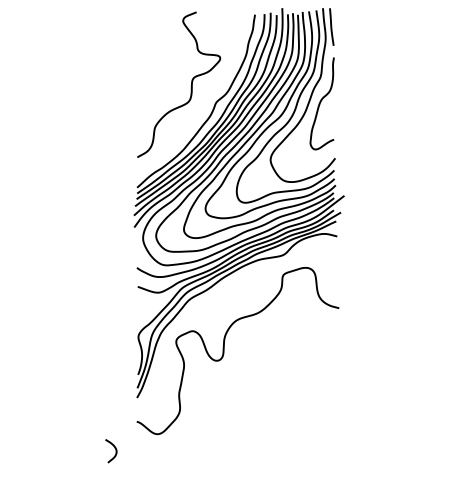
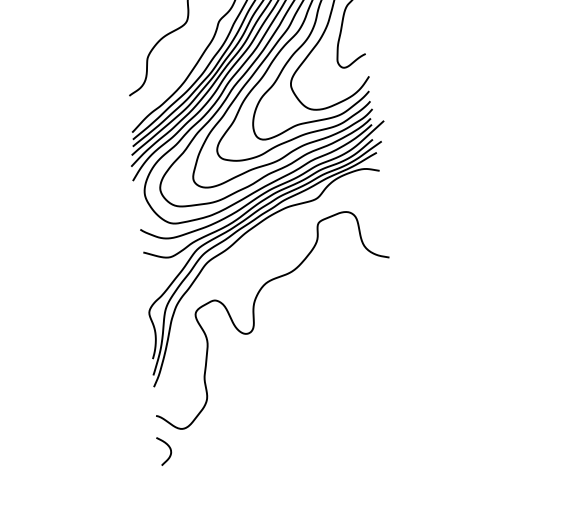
curve: (115, 451) -> (169, 451), moved

